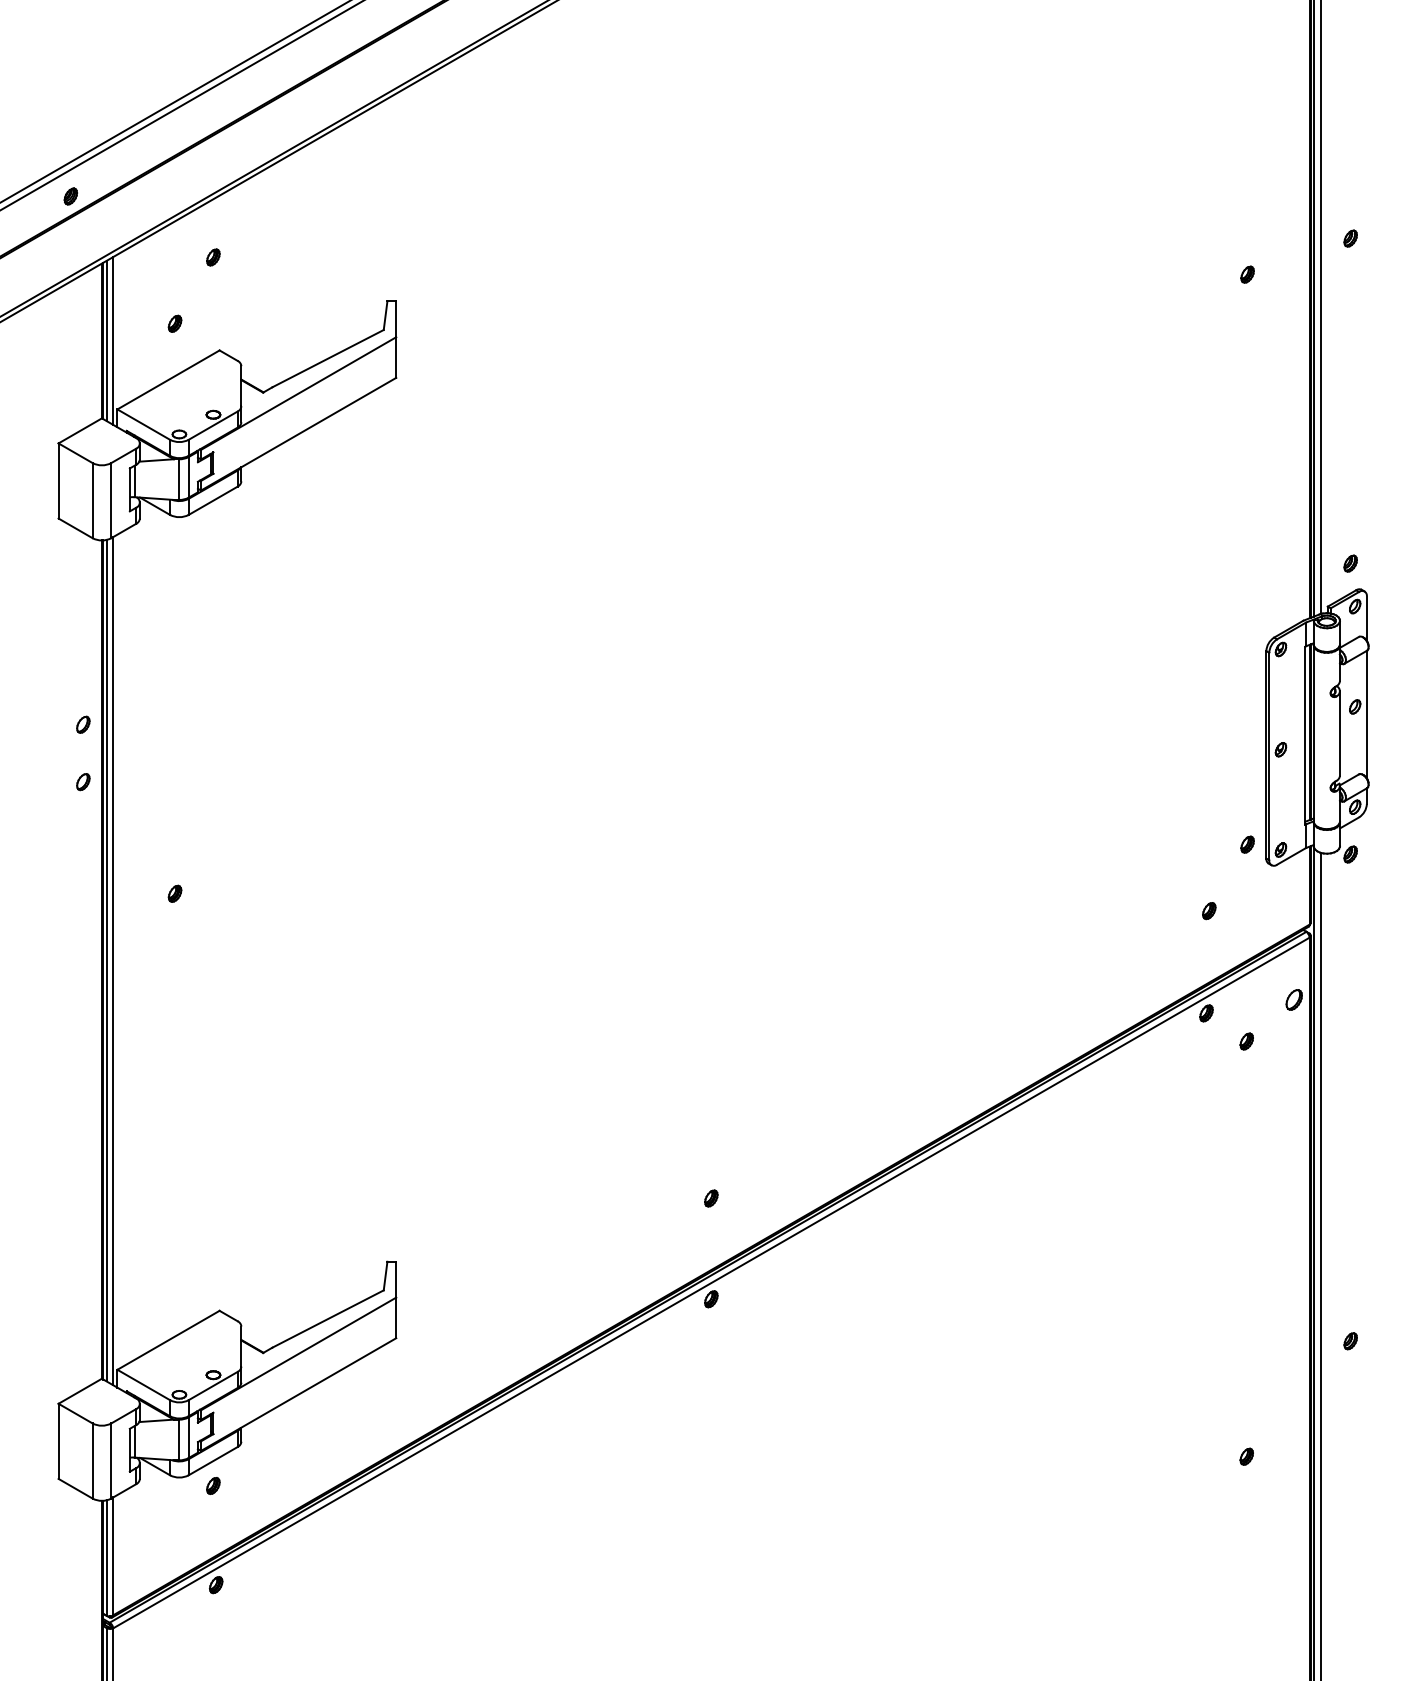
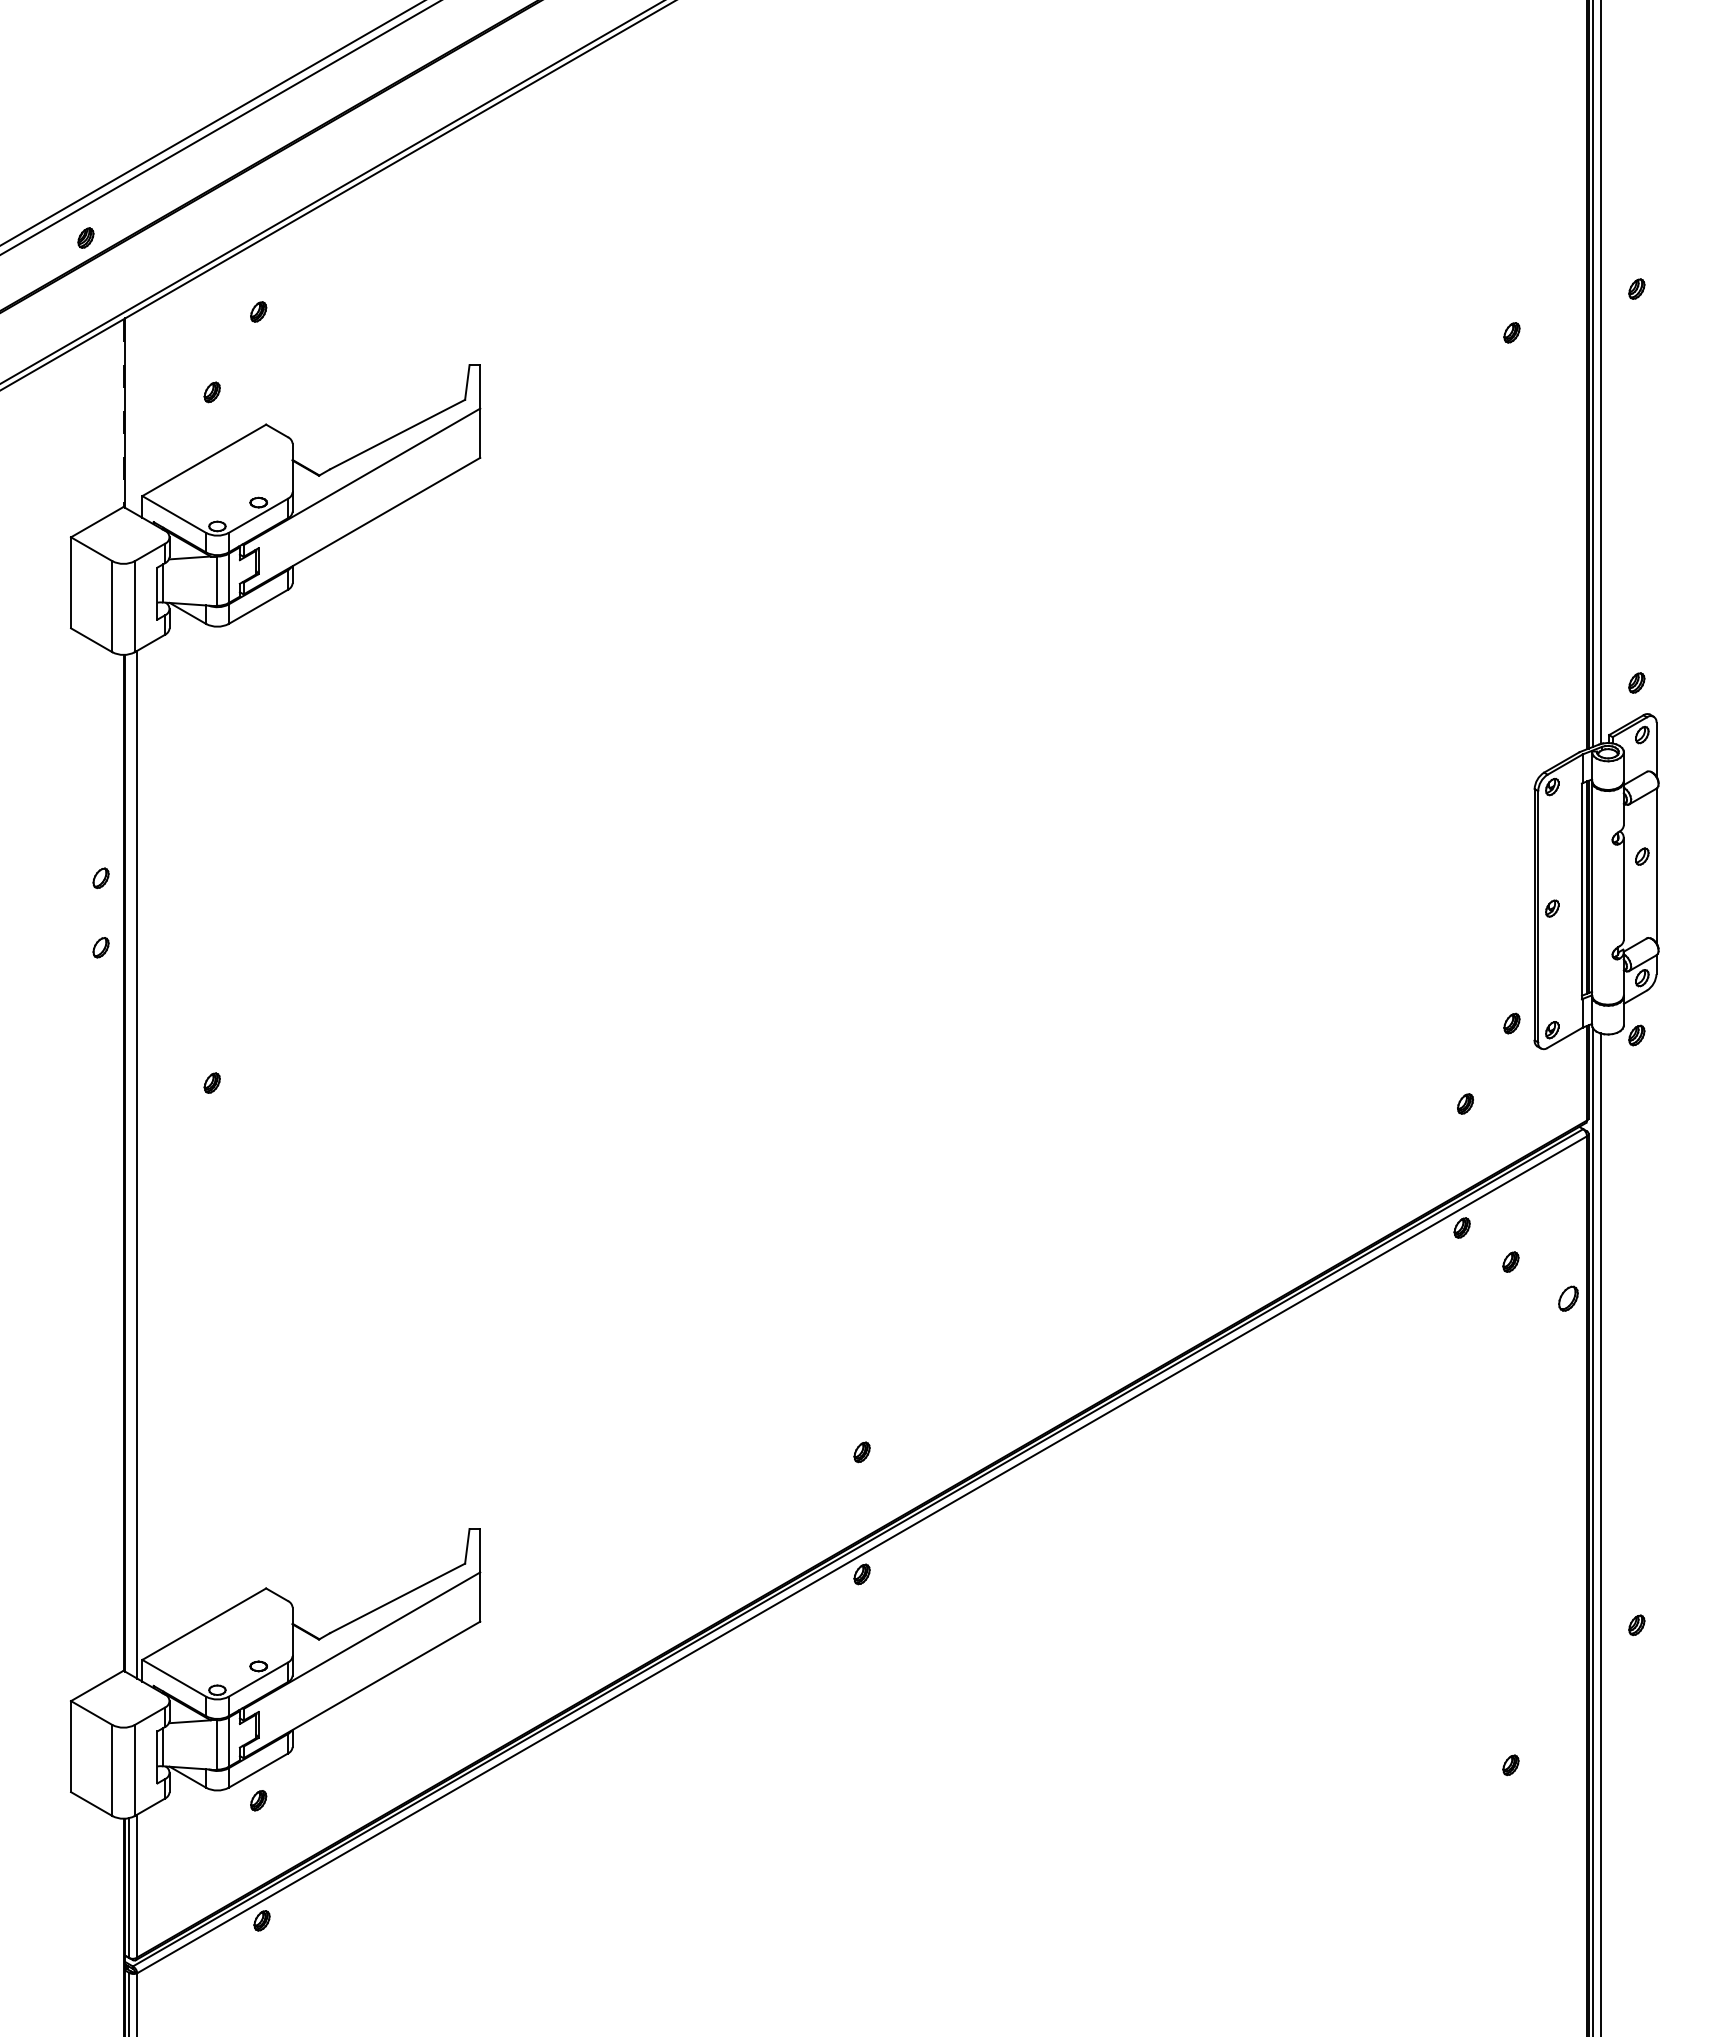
line: (113, 340) -> (137, 412), removed
line: (101, 341) -> (123, 413), solid -> dashed
line: (106, 341) -> (129, 413), removed
line: (106, 960) -> (129, 1164), removed
part: (1294, 999) -> (1568, 1298), moved

